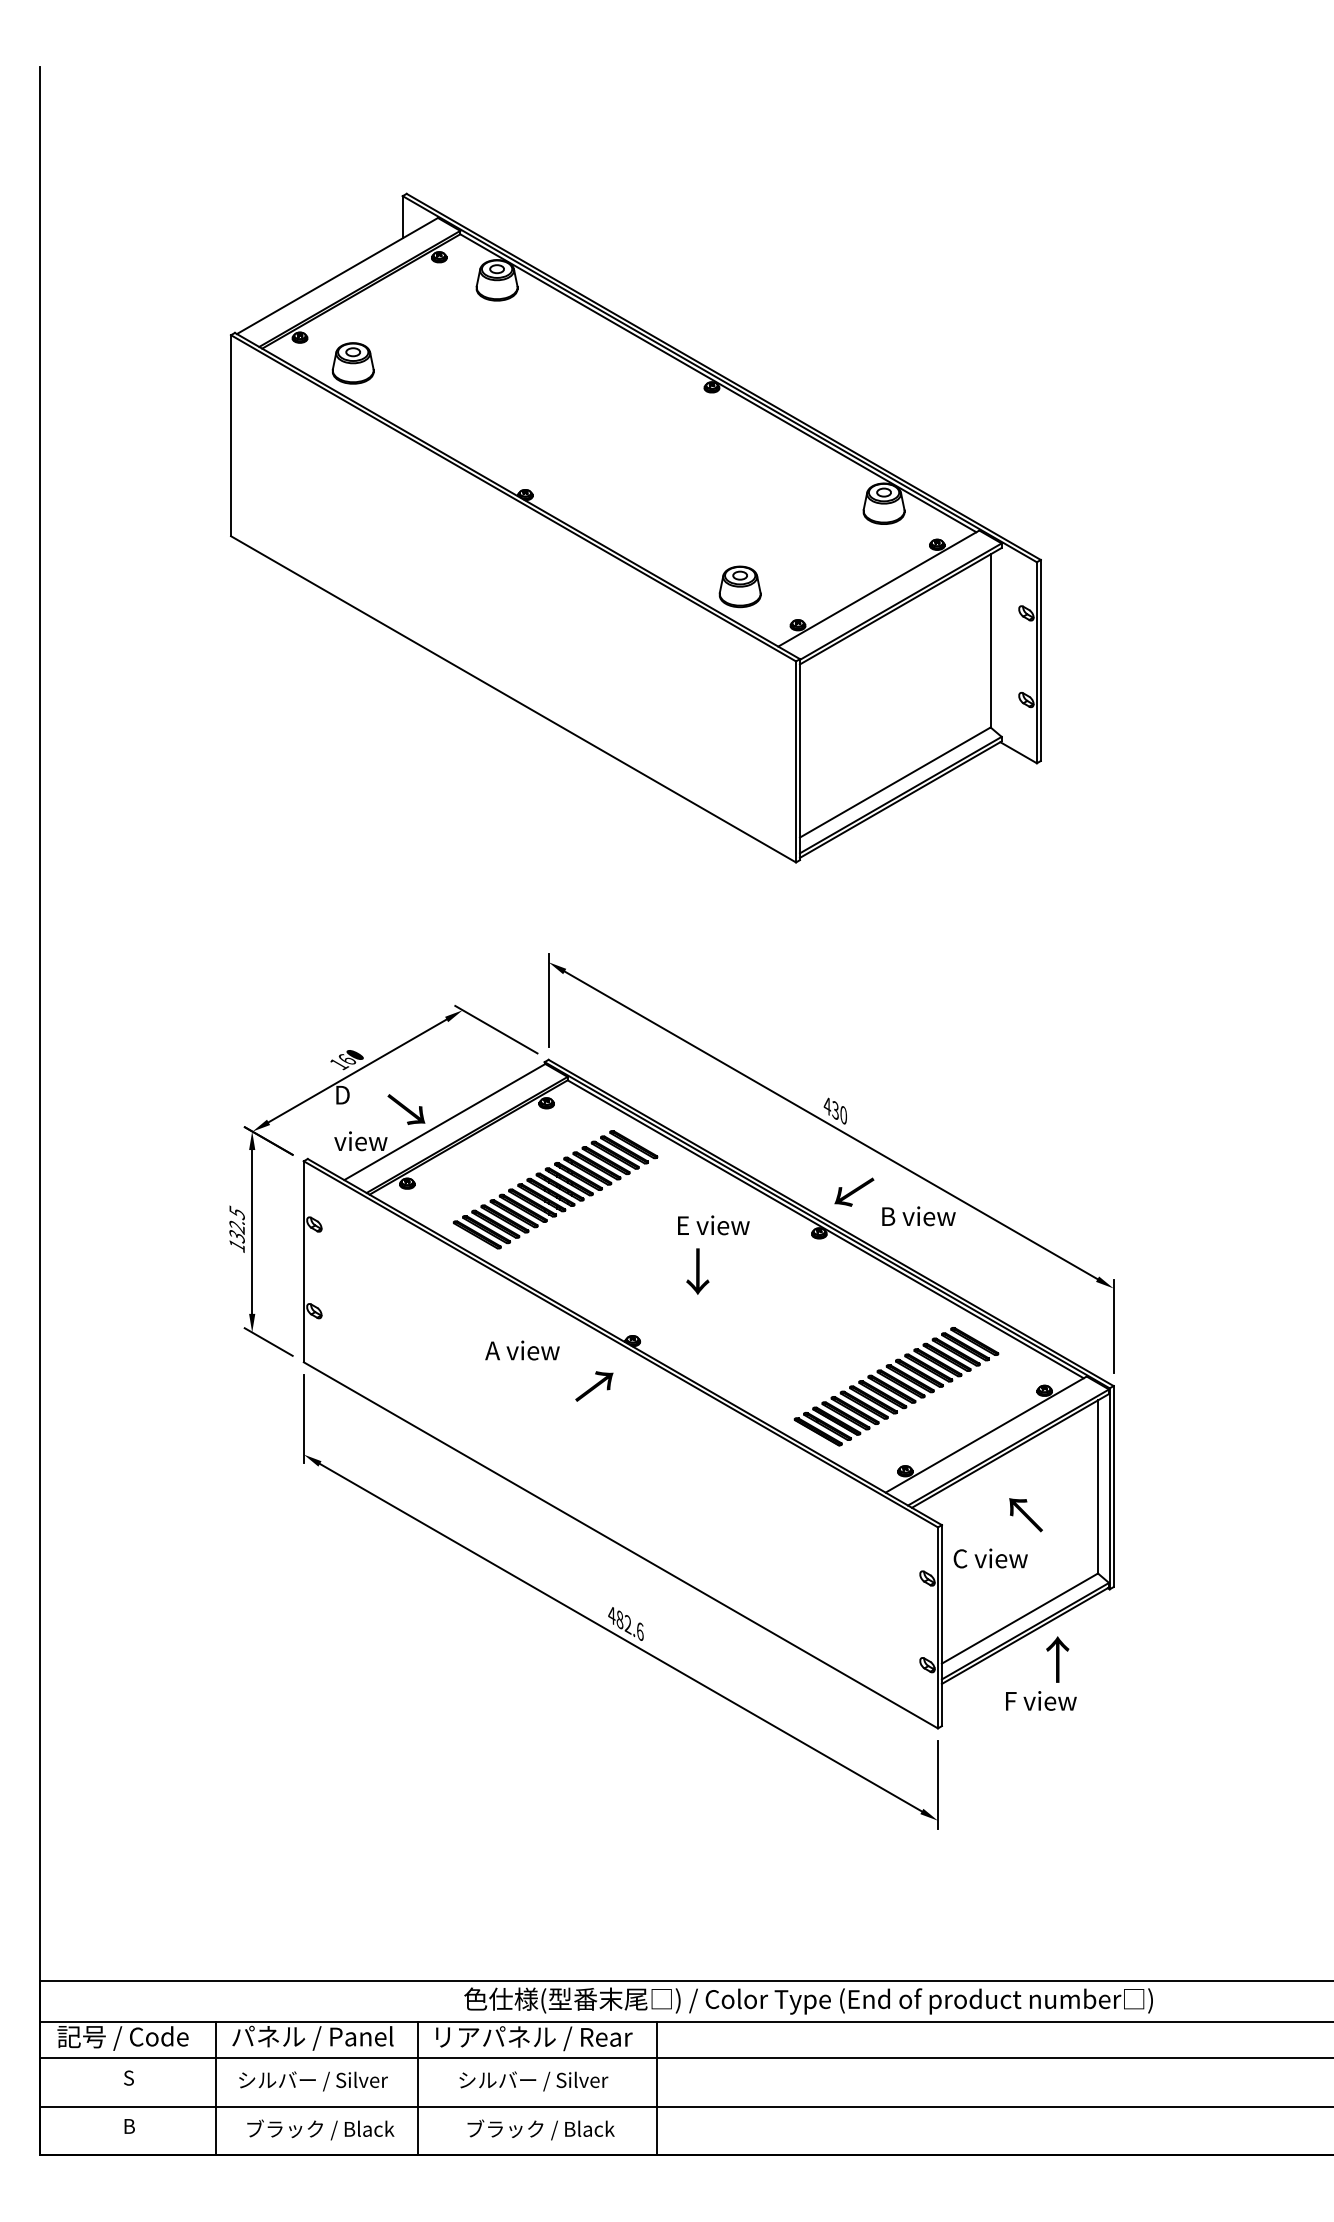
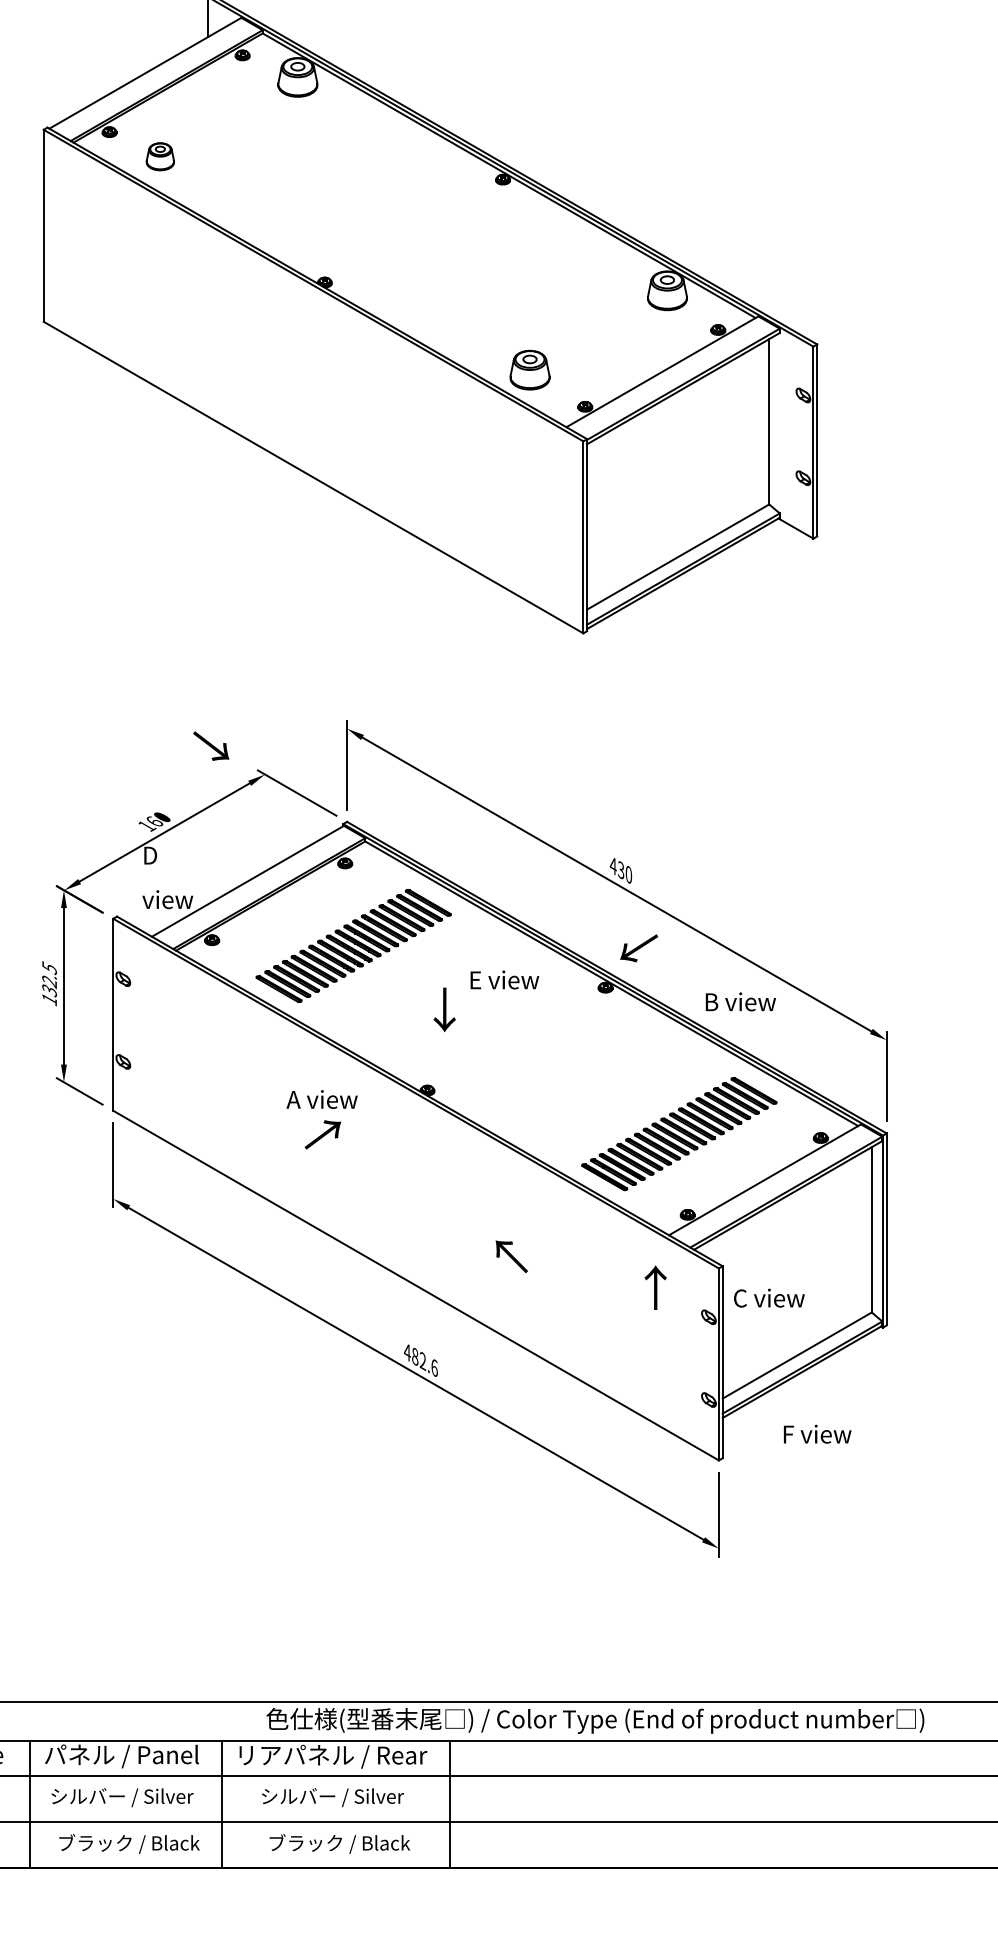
part: (352, 363) -> (159, 156), size x0.7
text: (406, 1109) -> (211, 746), moved
text: (918, 1216) -> (740, 1002), moved
text: (697, 1271) -> (444, 1009), moved
text: (594, 1386) -> (323, 1134), moved
text: (1025, 1515) -> (511, 1257), moved
text: (1057, 1659) -> (655, 1287), moved

